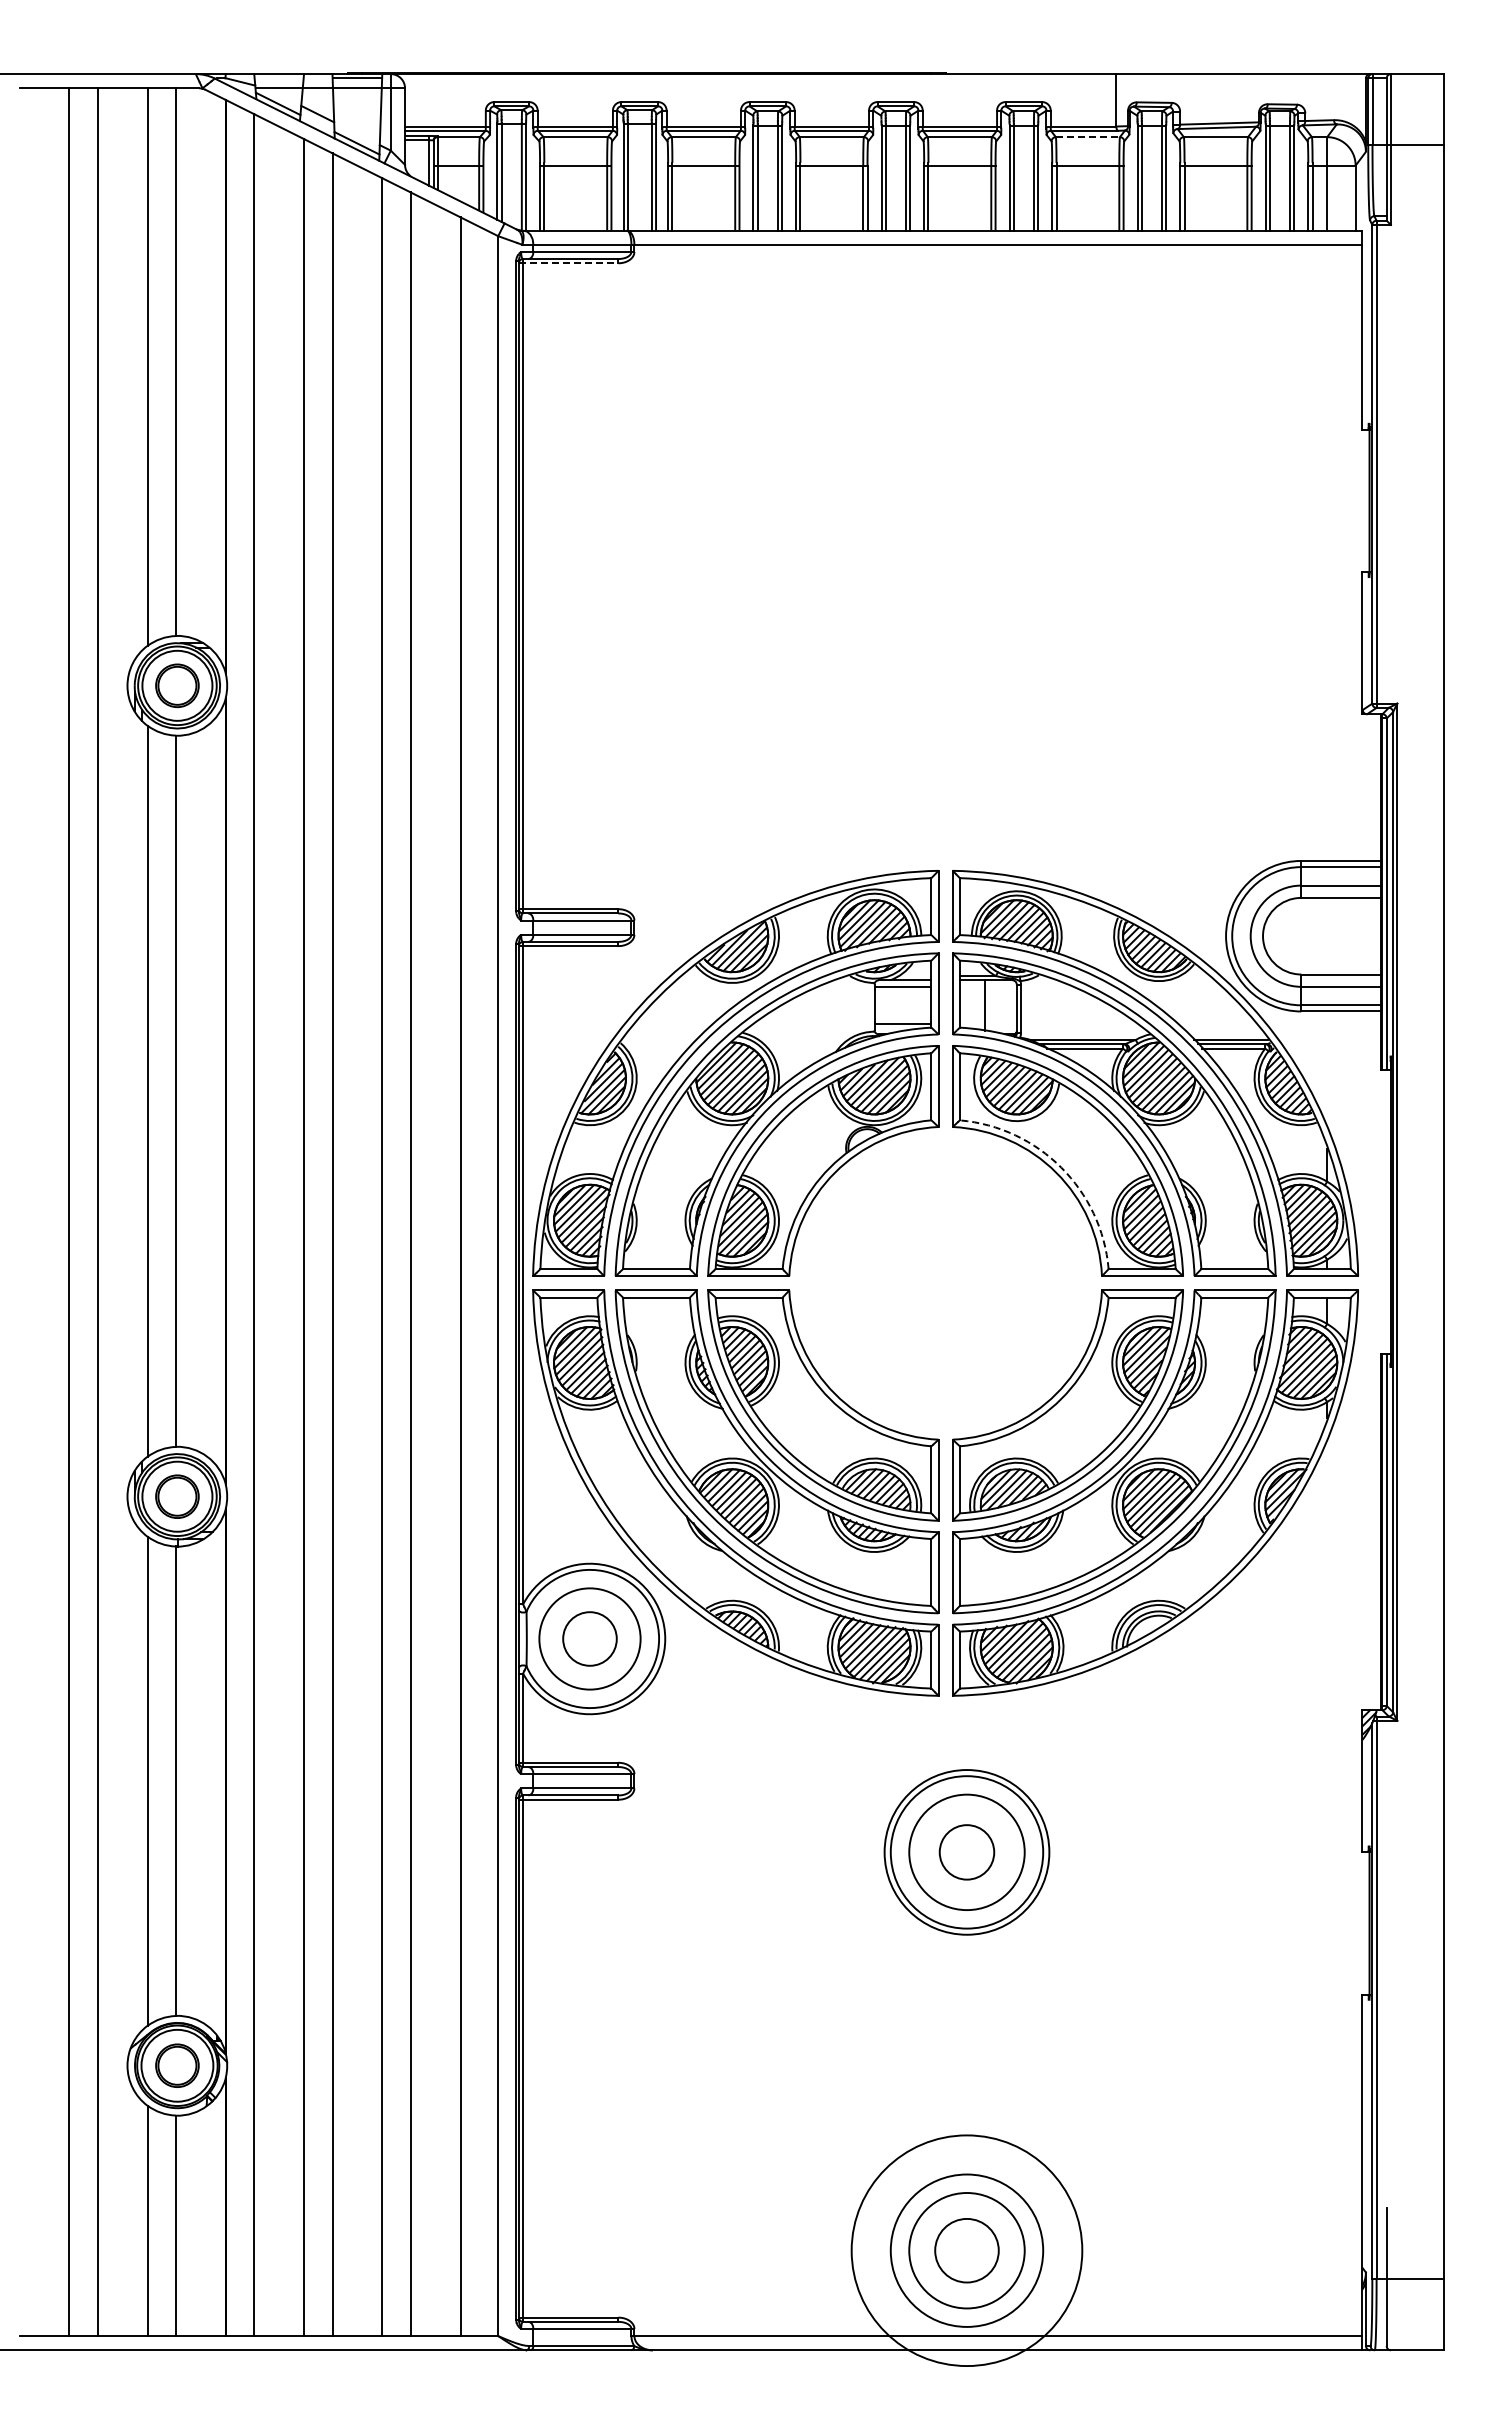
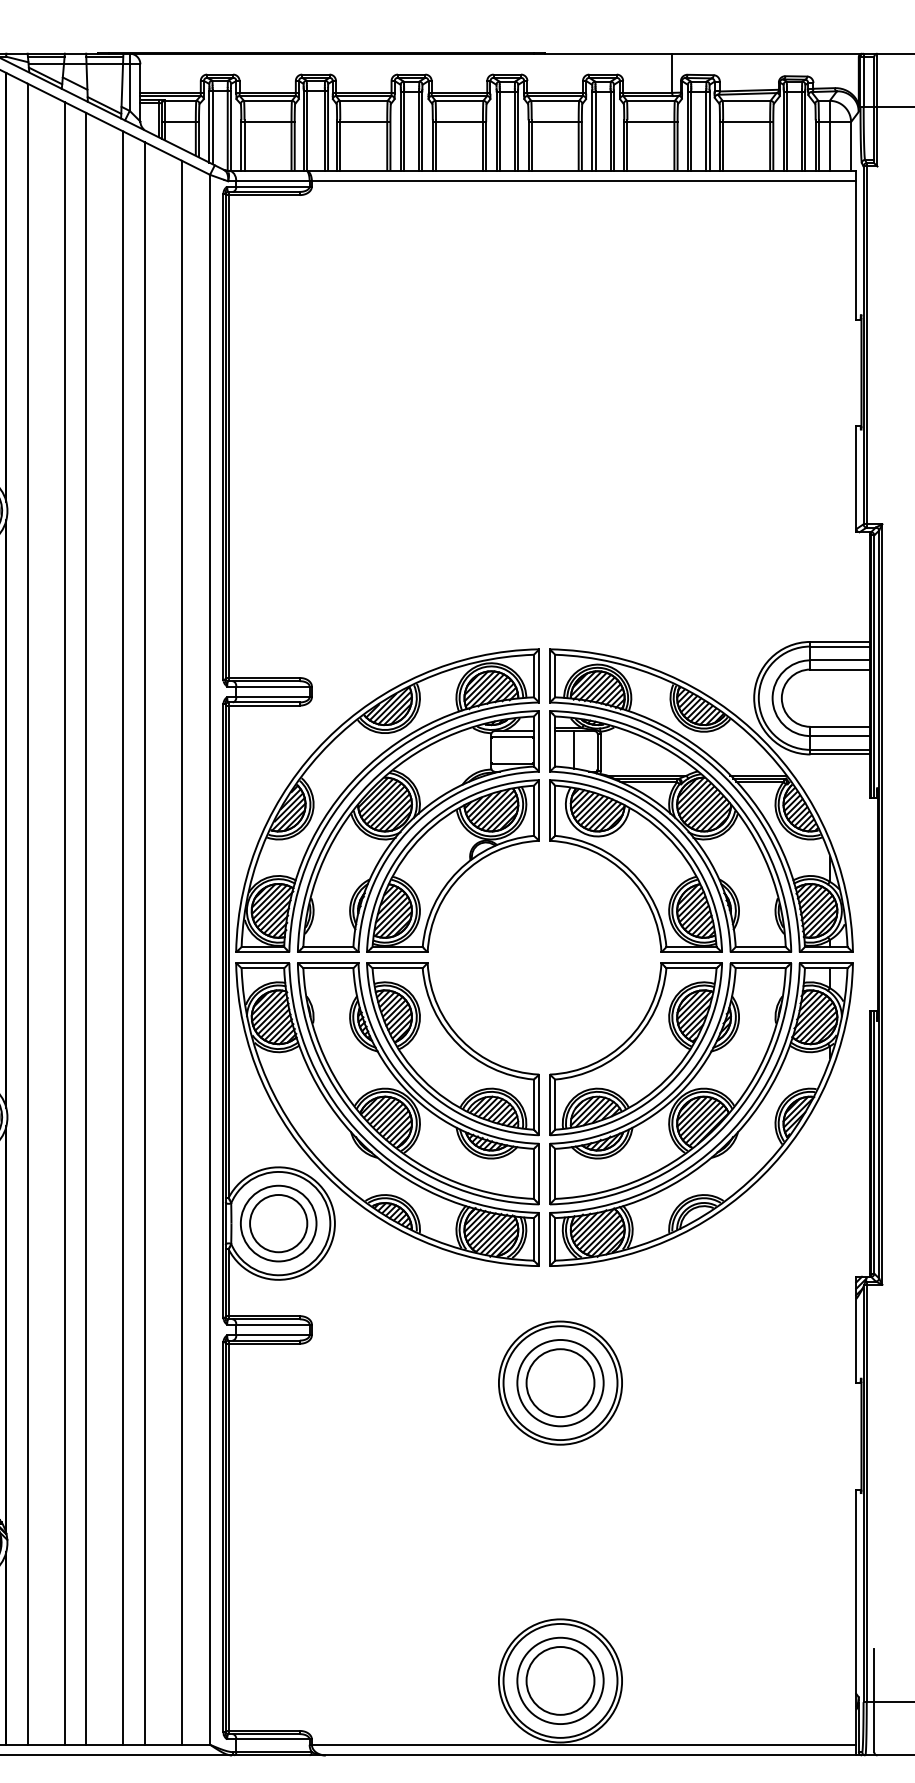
line: (278, 78) -> (45, 56), added
line: (1088, 137) -> (651, 101), dashed -> solid
line: (568, 263) -> (262, 195), dashed -> solid
arc: (1061, 1167) -> (631, 871), dashed -> solid
circle: (589, 1638) -> (278, 1223), size x1.43
circle: (966, 1851) -> (560, 1382), size x1.67
circle: (966, 2250) -> (560, 1680), size x0.71
circle: (966, 2250) -> (560, 1680), size x1.43

